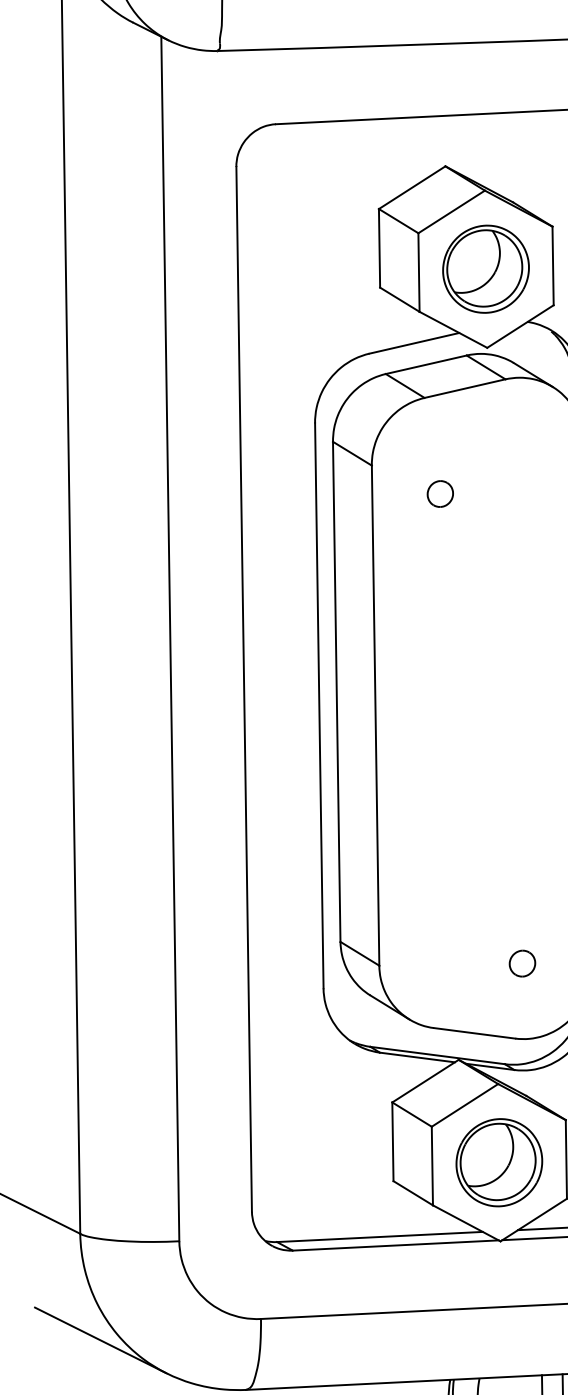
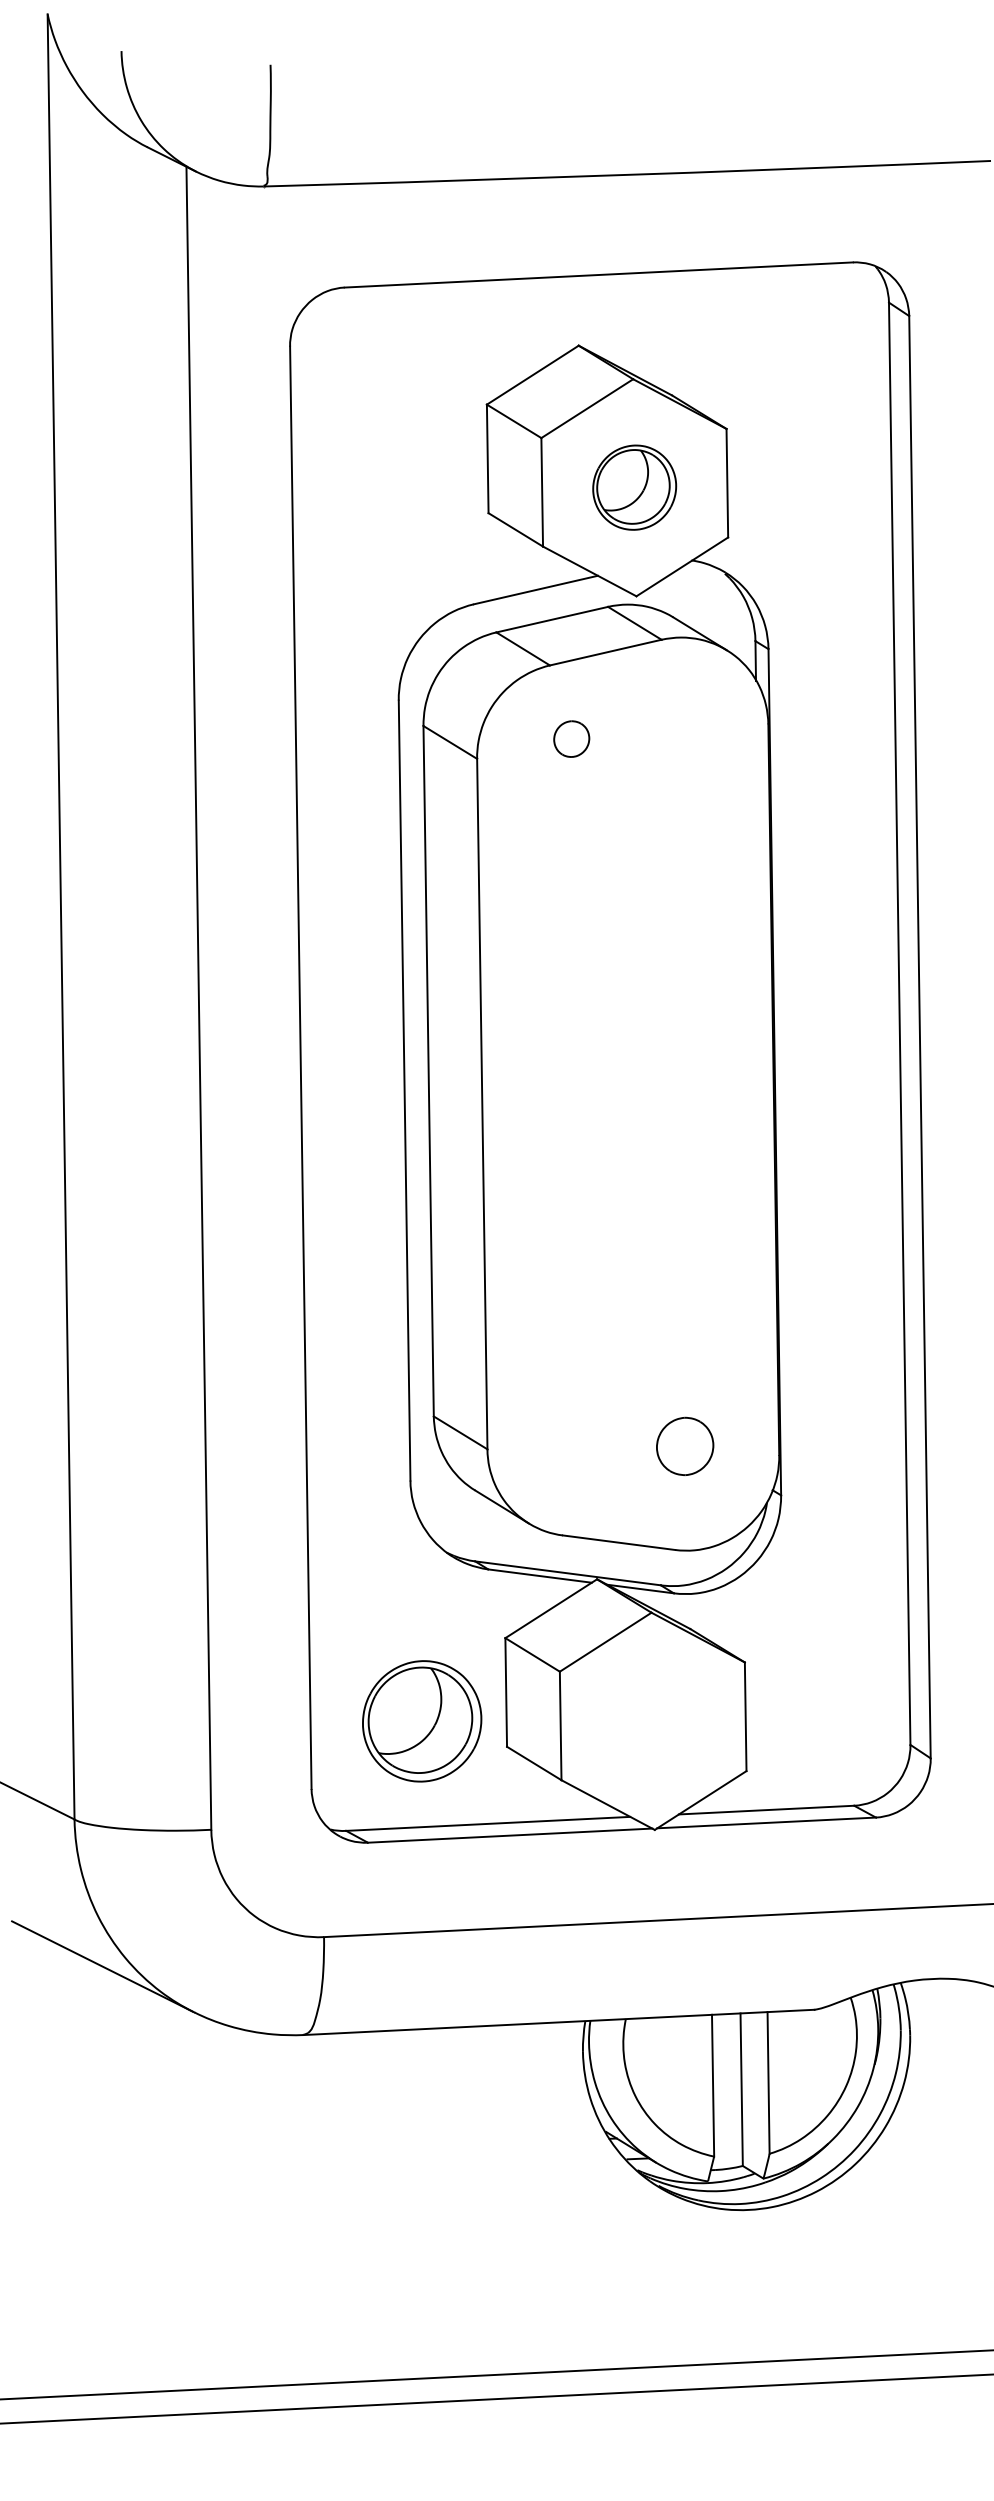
part: (485, 269) -> (634, 487), size x0.7
part: (440, 493) -> (571, 738), moved
part: (522, 963) -> (684, 1446), size x1.6
part: (499, 1162) -> (422, 1721), moved

